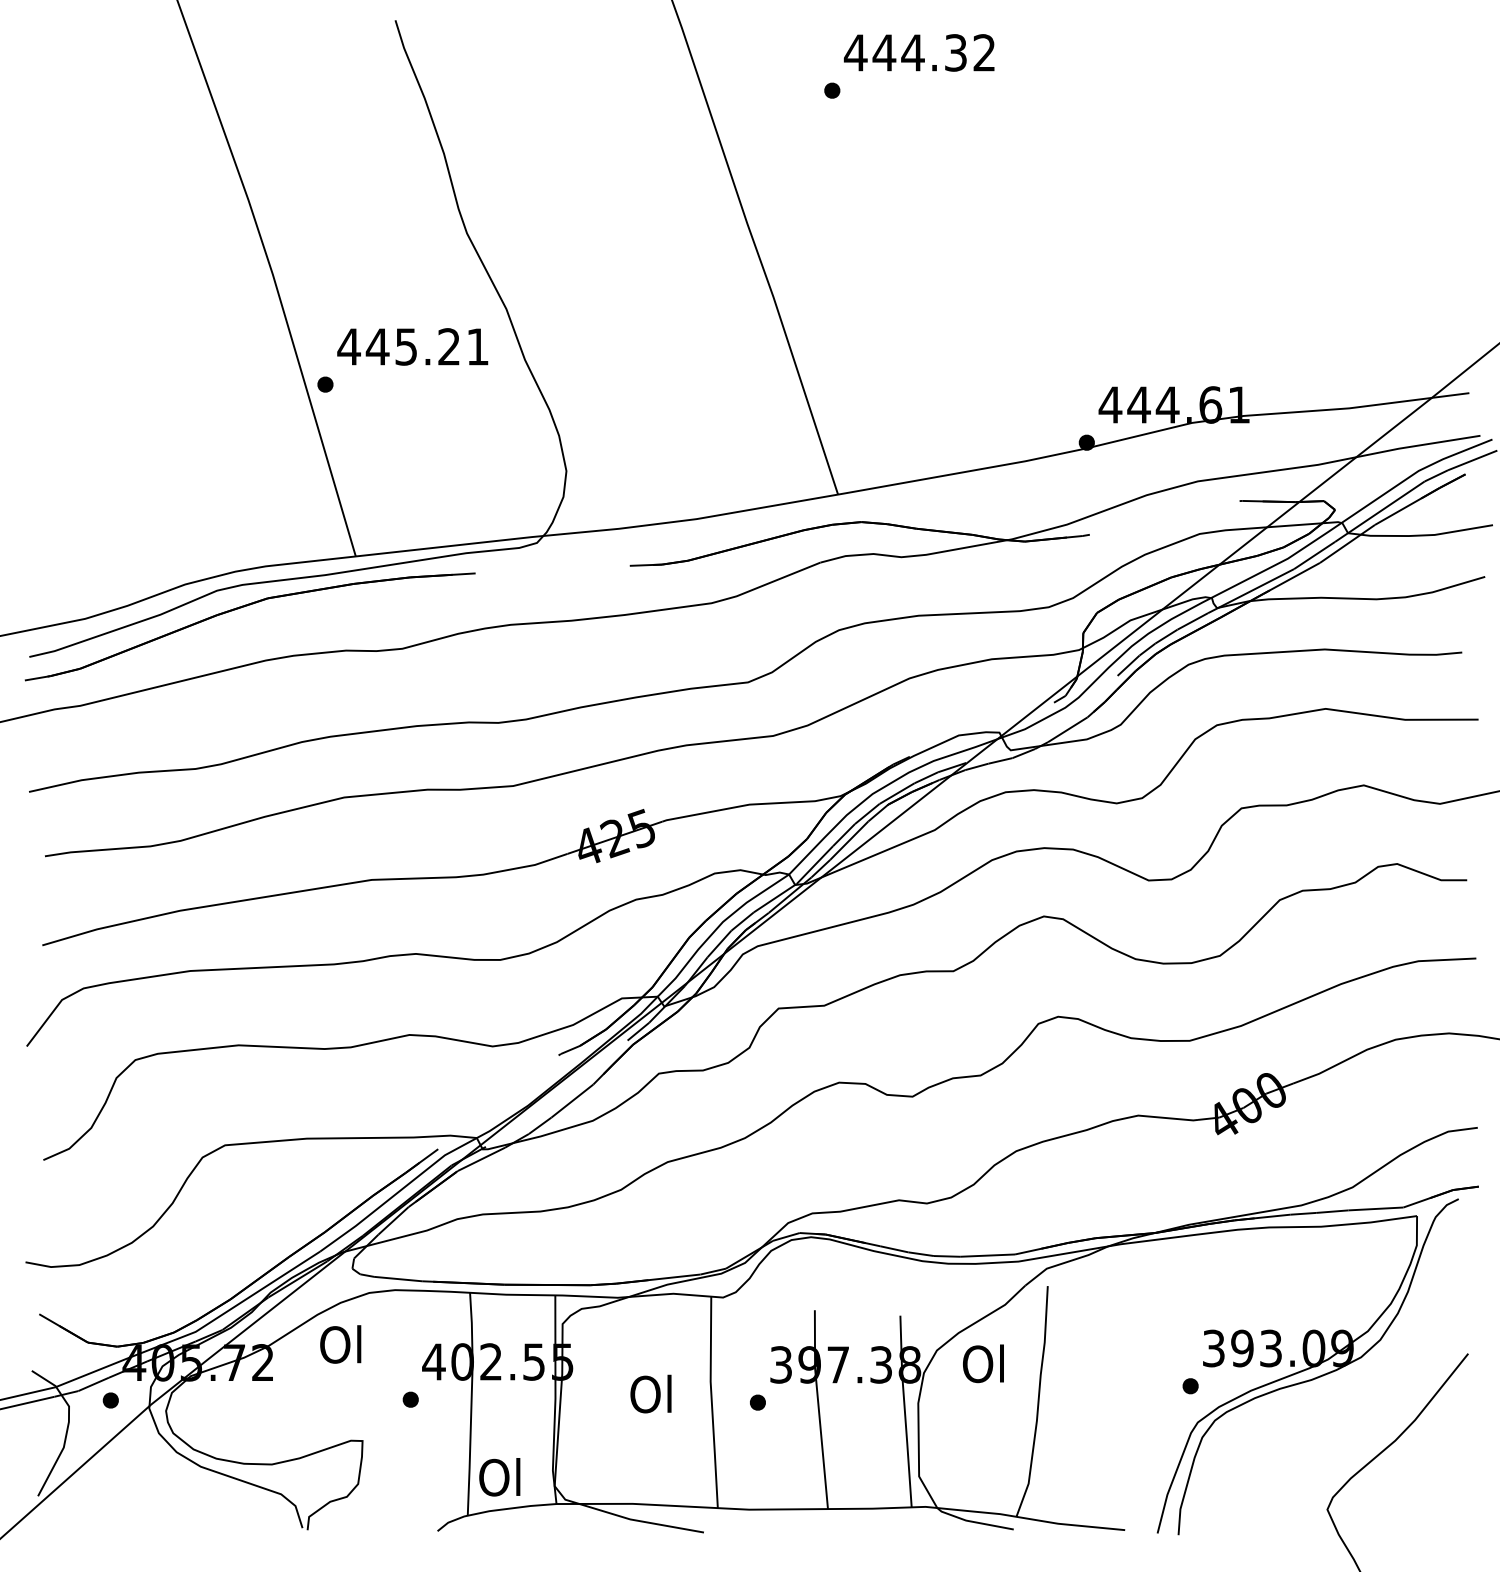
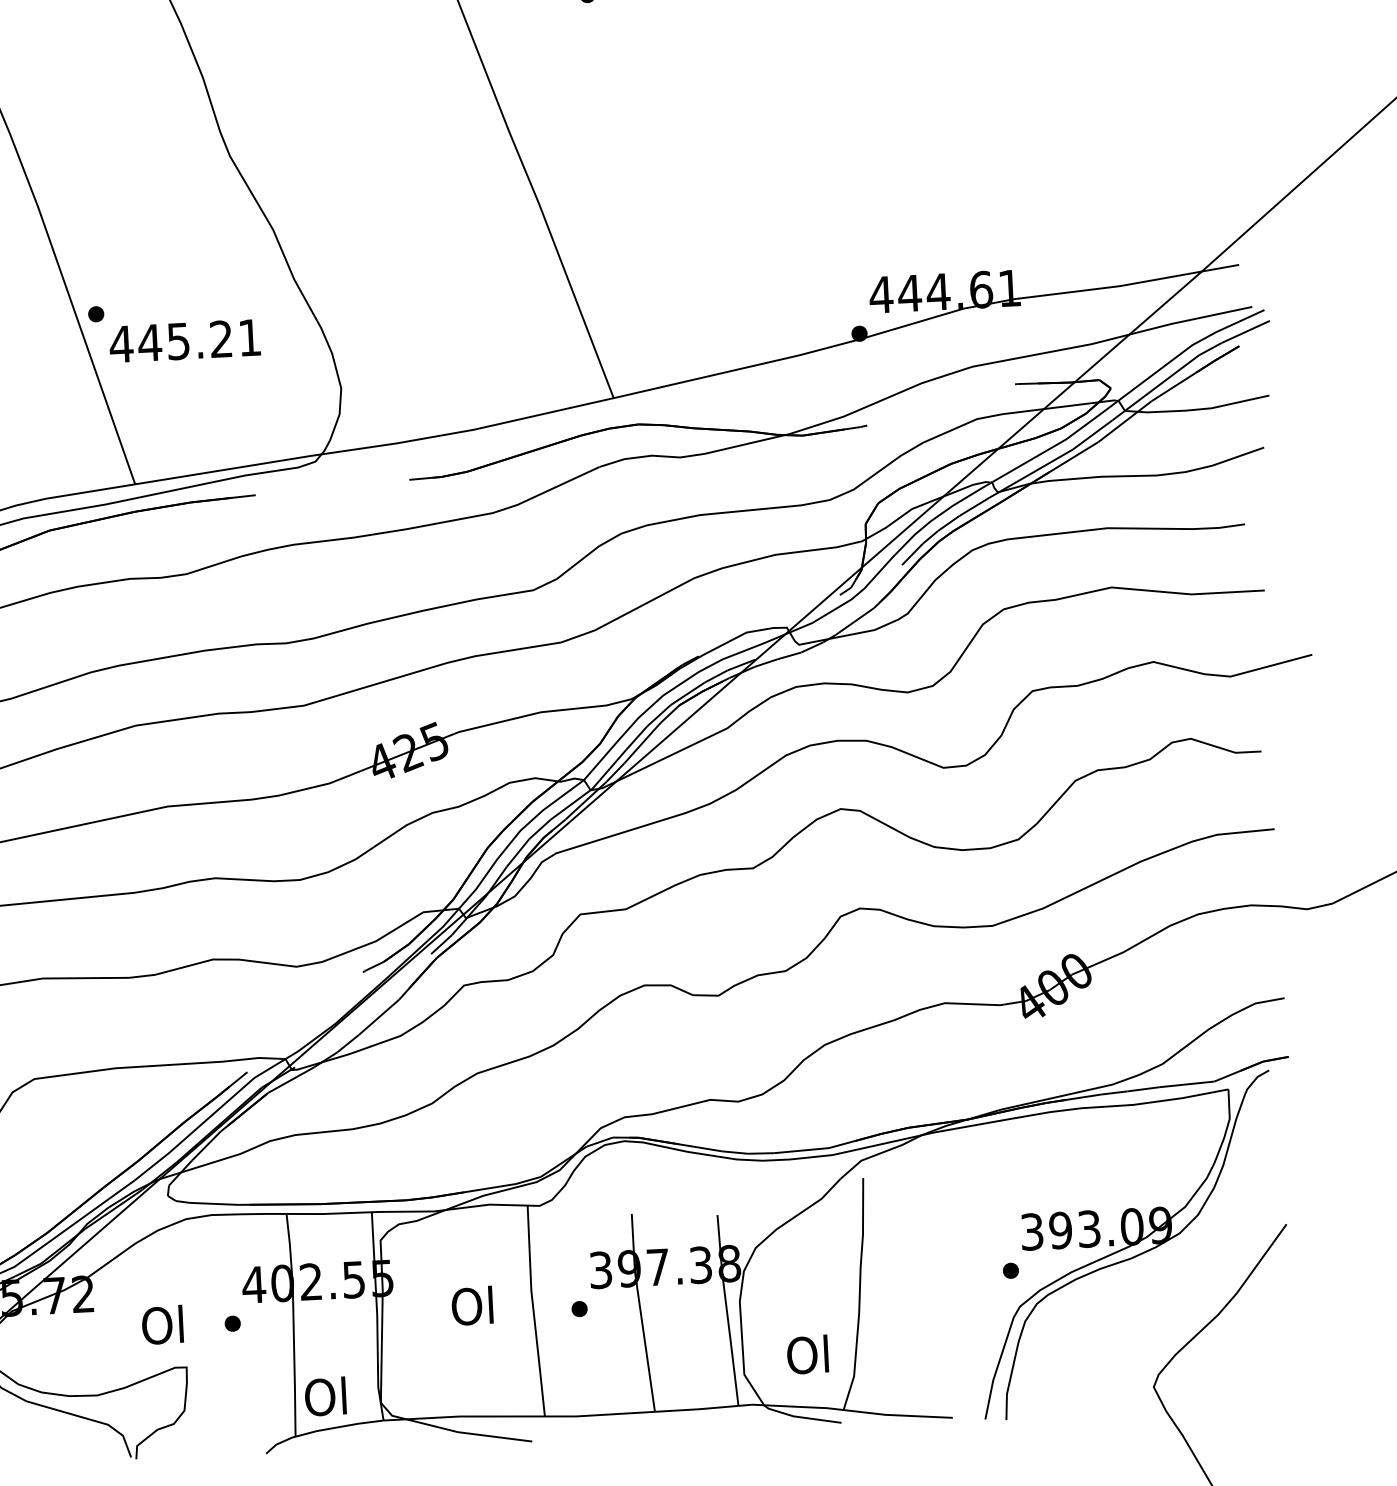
text: (412, 346) -> (184, 340), moved
text: (340, 1344) -> (162, 1325), moved
text: (983, 1363) -> (807, 1354), moved

